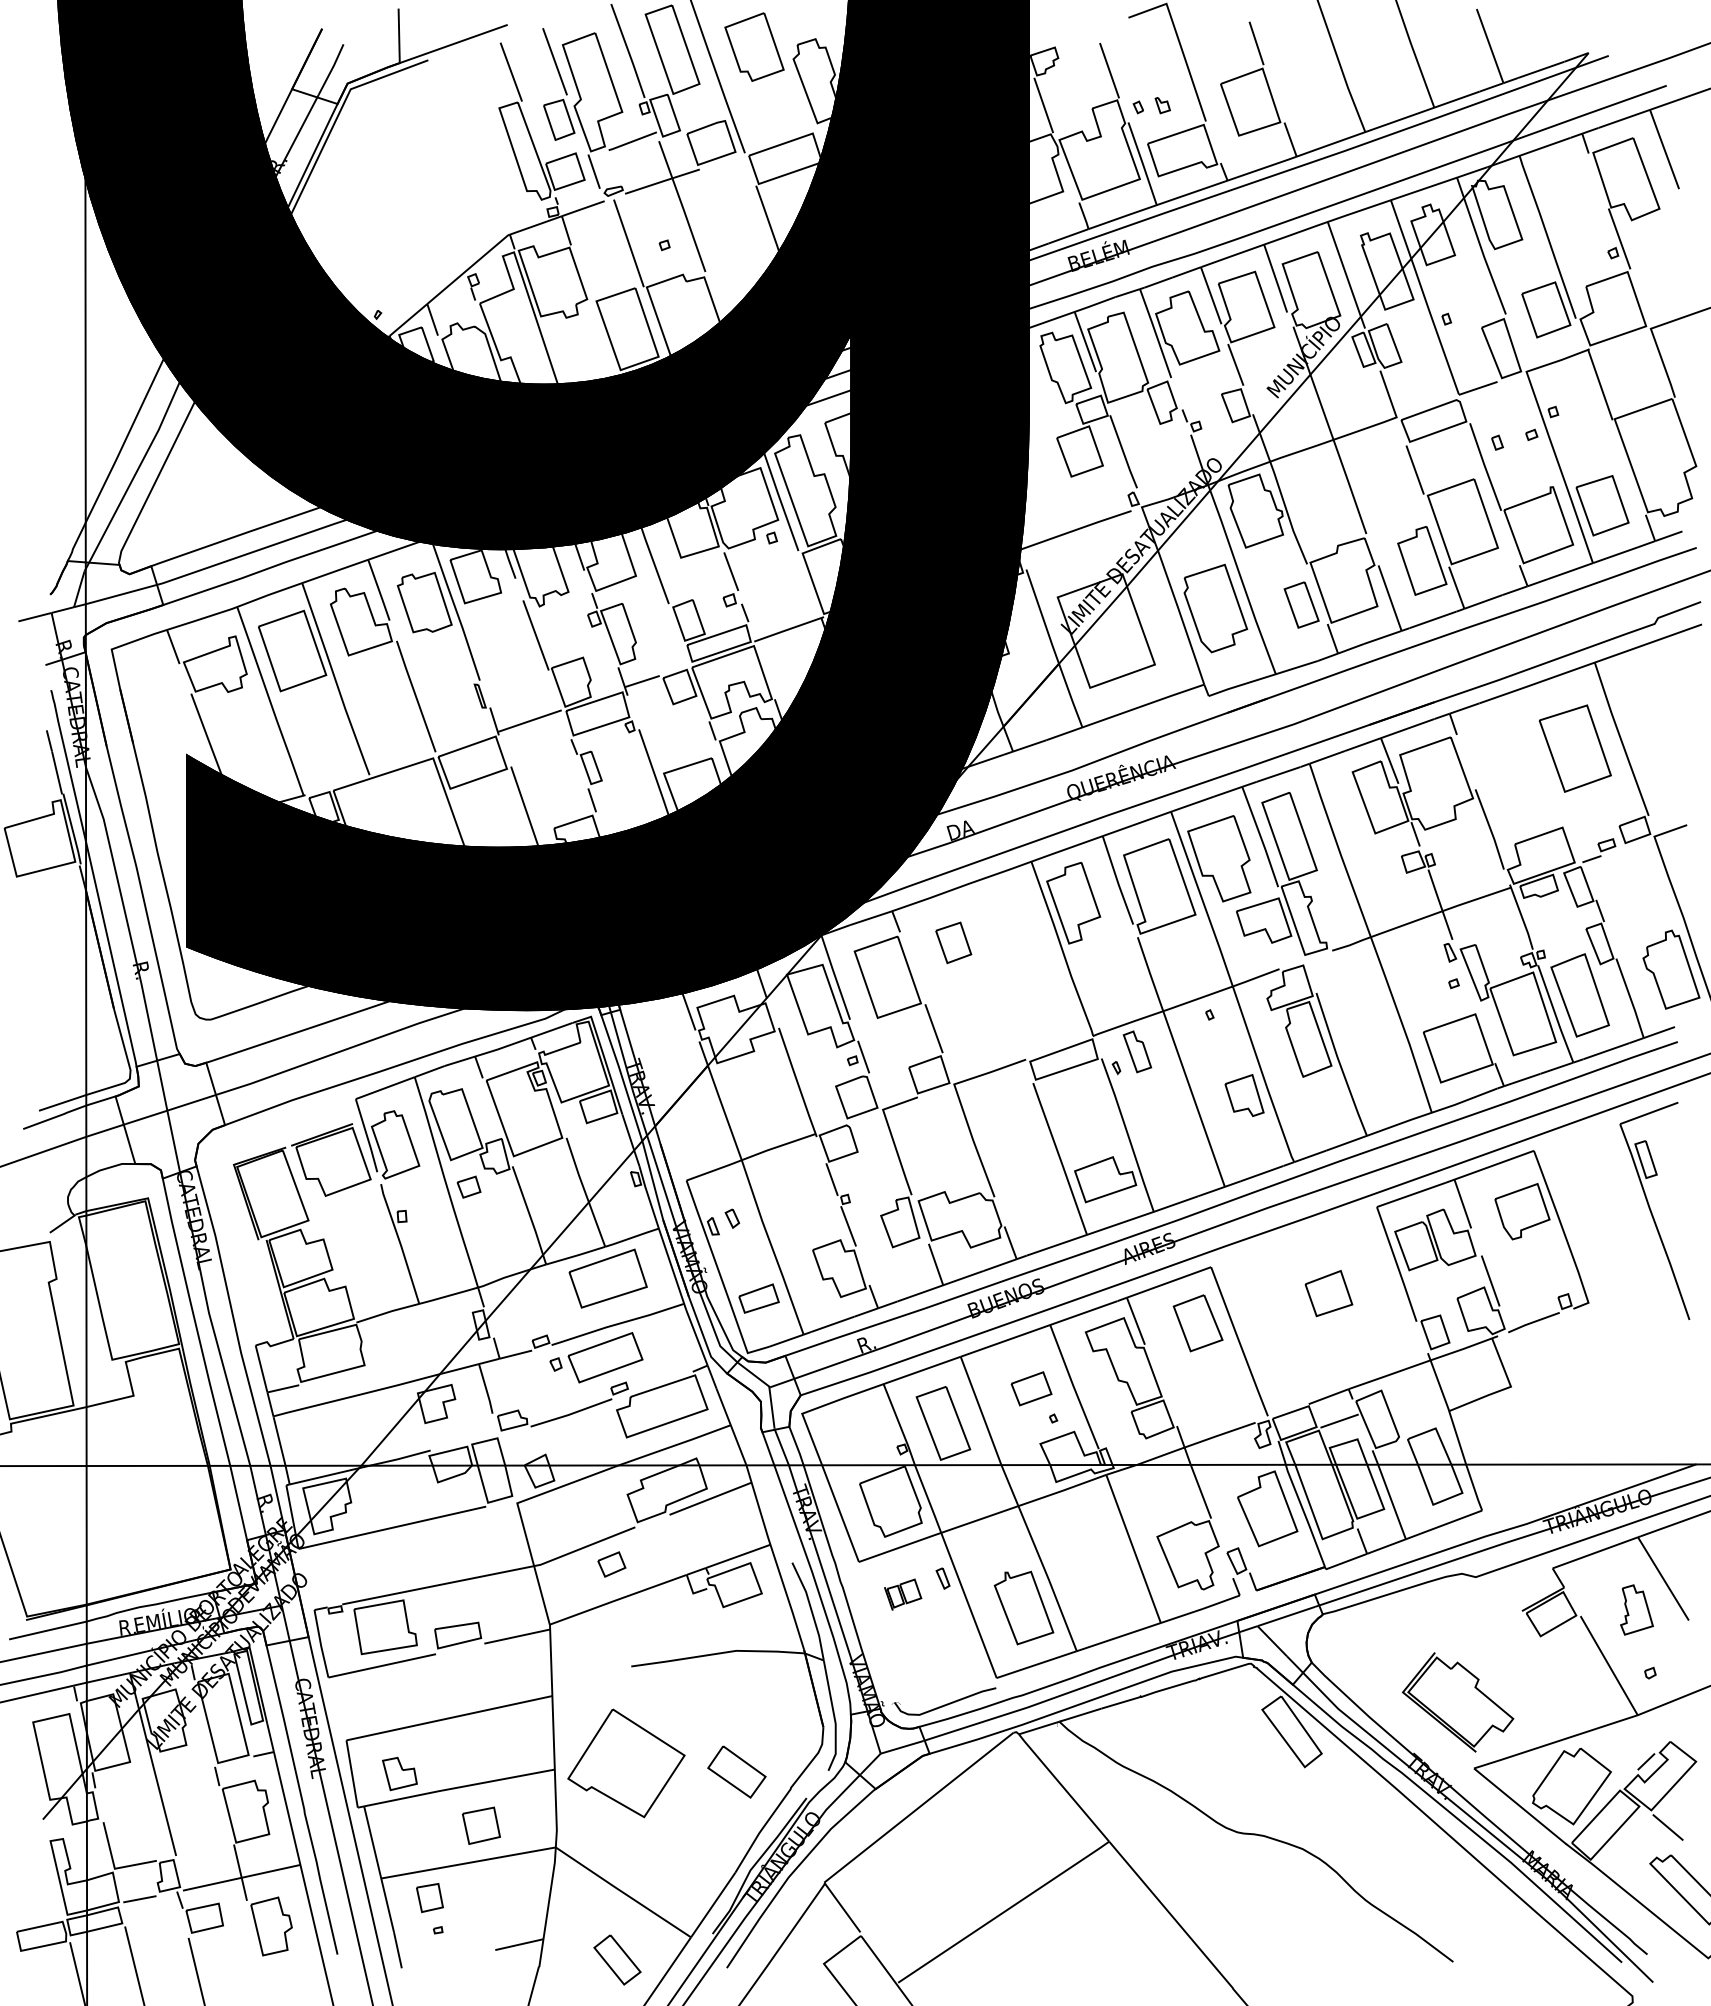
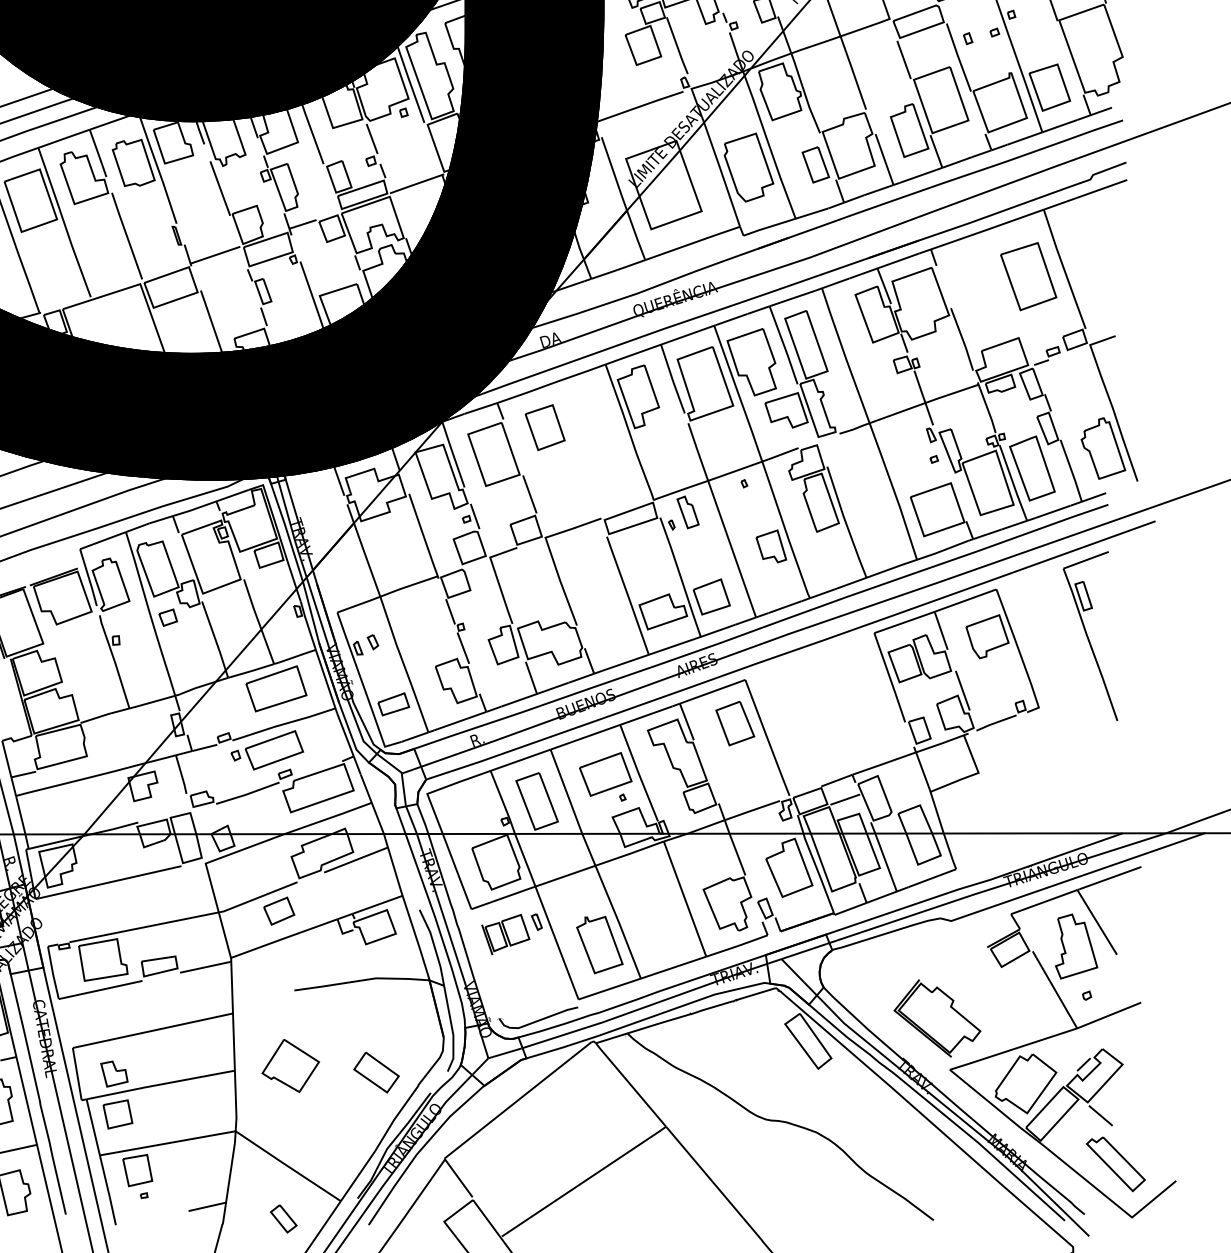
part: (953, 942) -> (545, 427), size x1.43
part: (1328, 1293) -> (711, 596), moved
part: (1031, 1388) -> (605, 774), size x1.67
part: (611, 1564) -> (278, 911), size x1.43
part: (902, 1594) -> (505, 934), size x1.67
part: (1636, 1609) -> (1076, 946), size x1.67
part: (626, 1763) -> (290, 1065), size x0.62
part: (481, 1825) -> (117, 1114), moved
part: (429, 1897) -> (137, 1170), size x1.43
part: (617, 1960) -> (283, 1219), size x0.71

